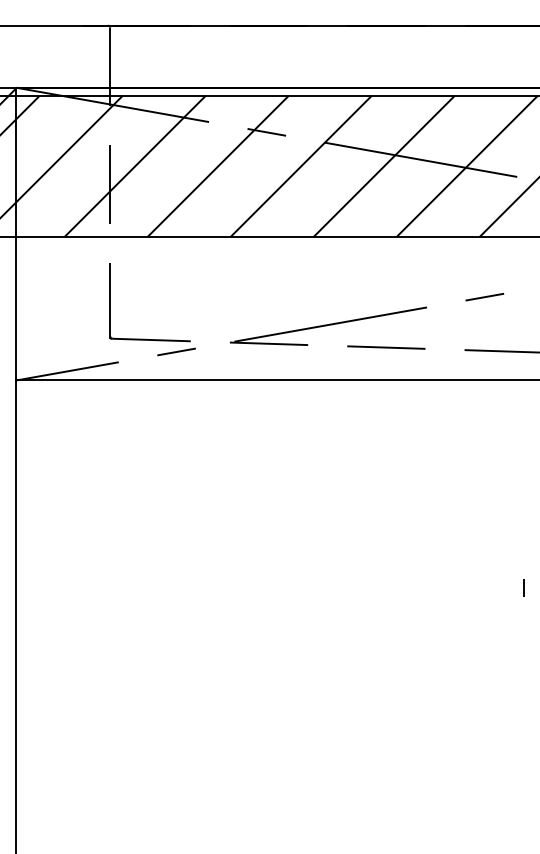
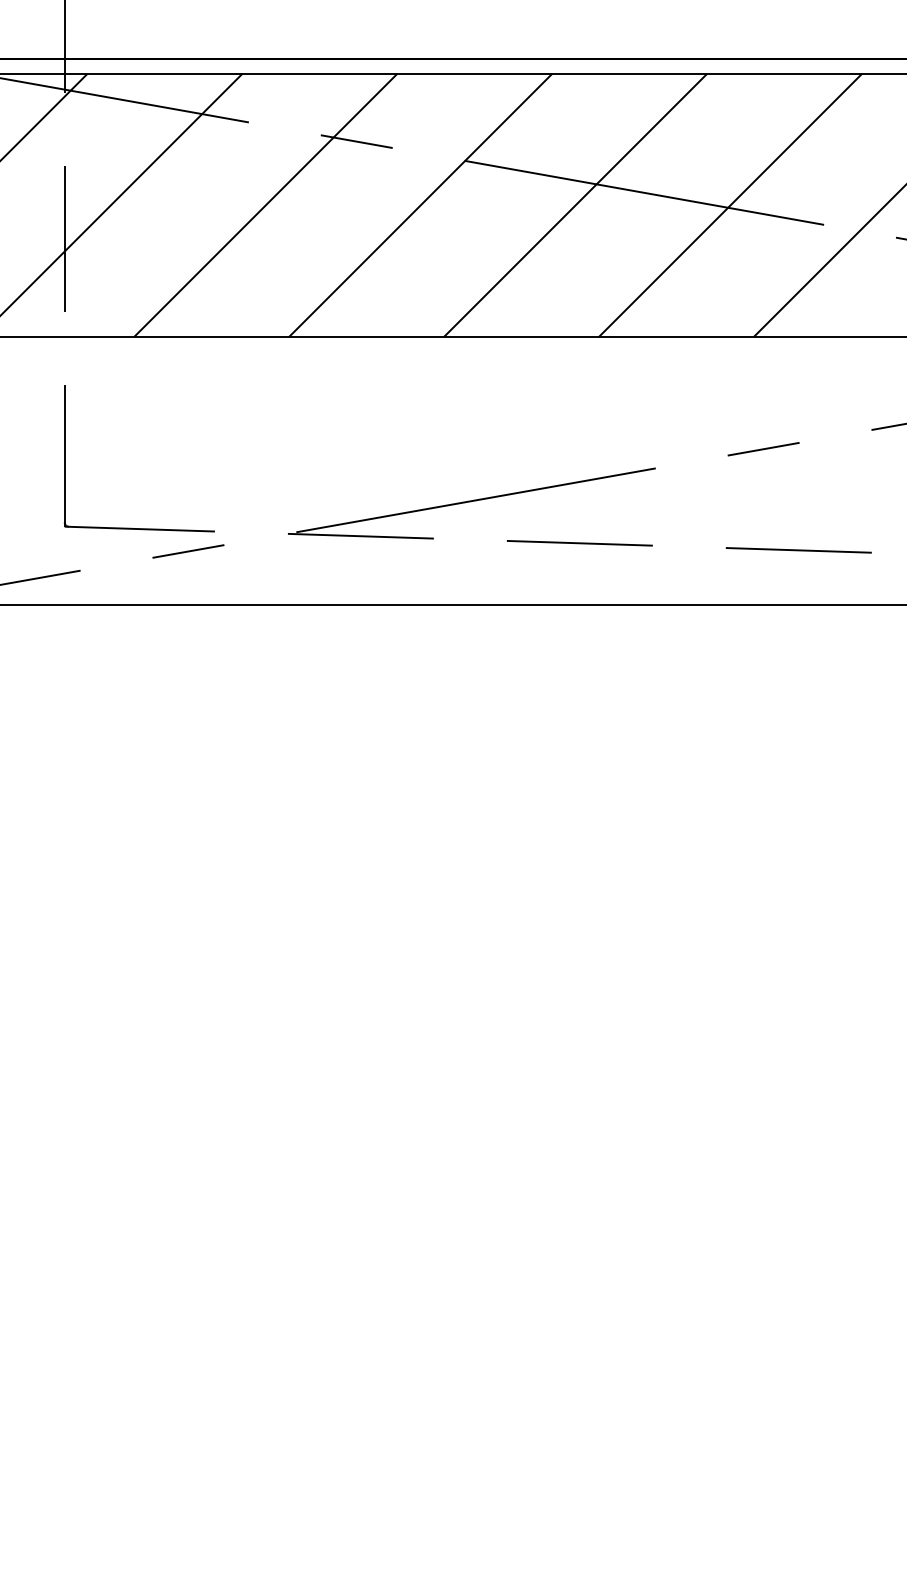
line: (523, 587) -> (835, 990), removed

